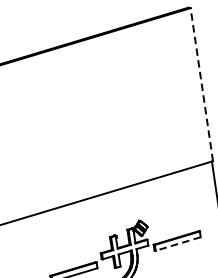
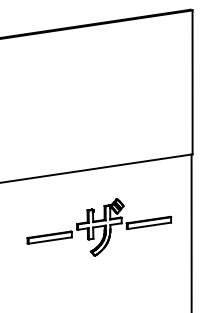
line: (201, 84) -> (192, 82), dashed -> solid
line: (178, 243) -> (149, 225), dashed -> solid

